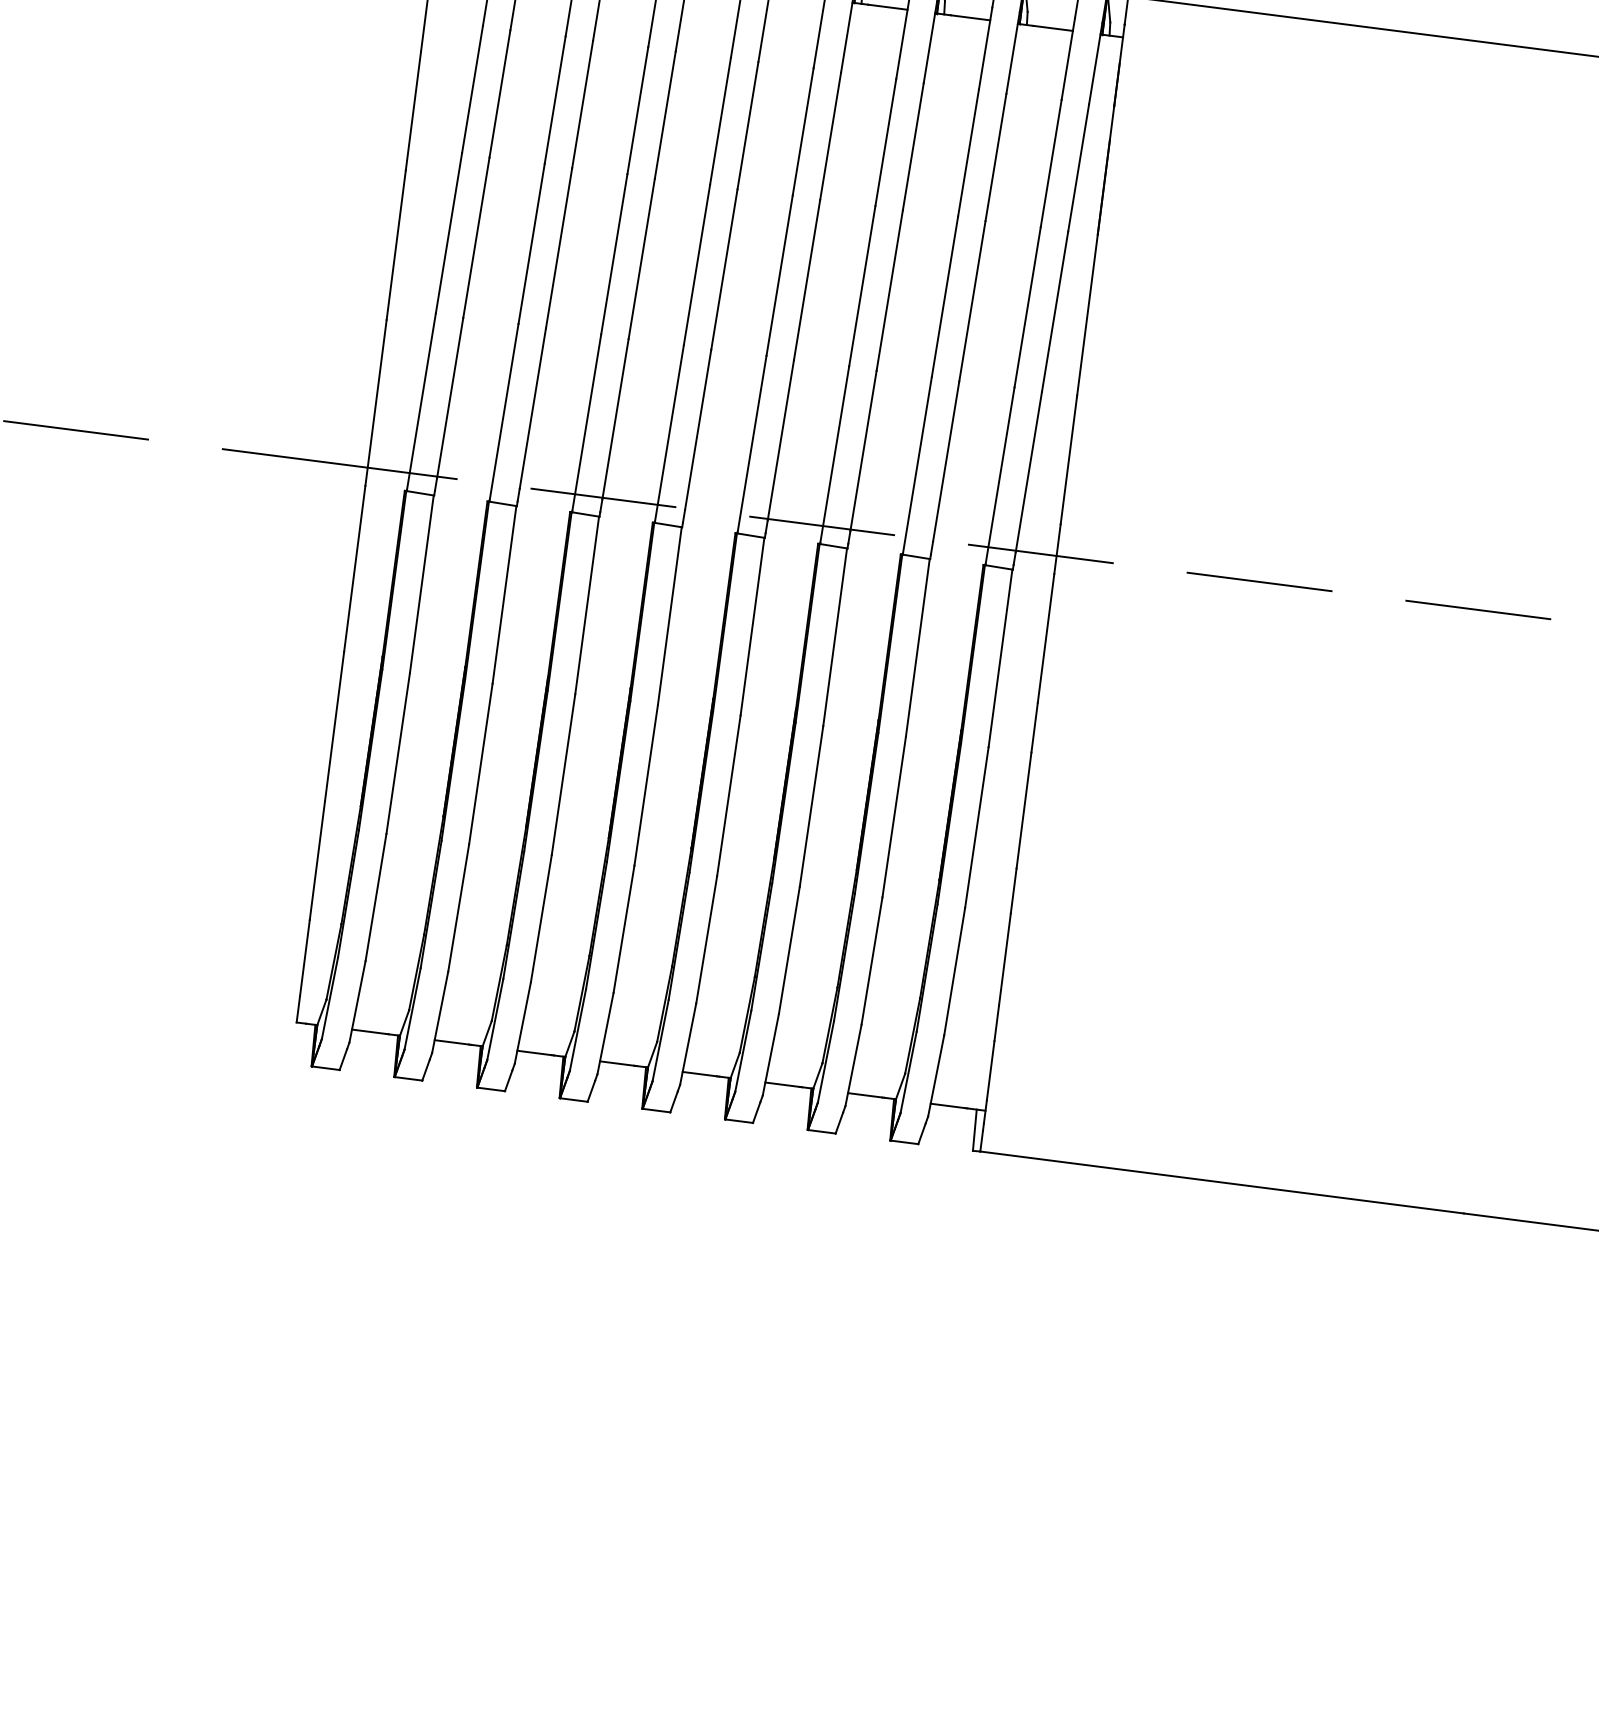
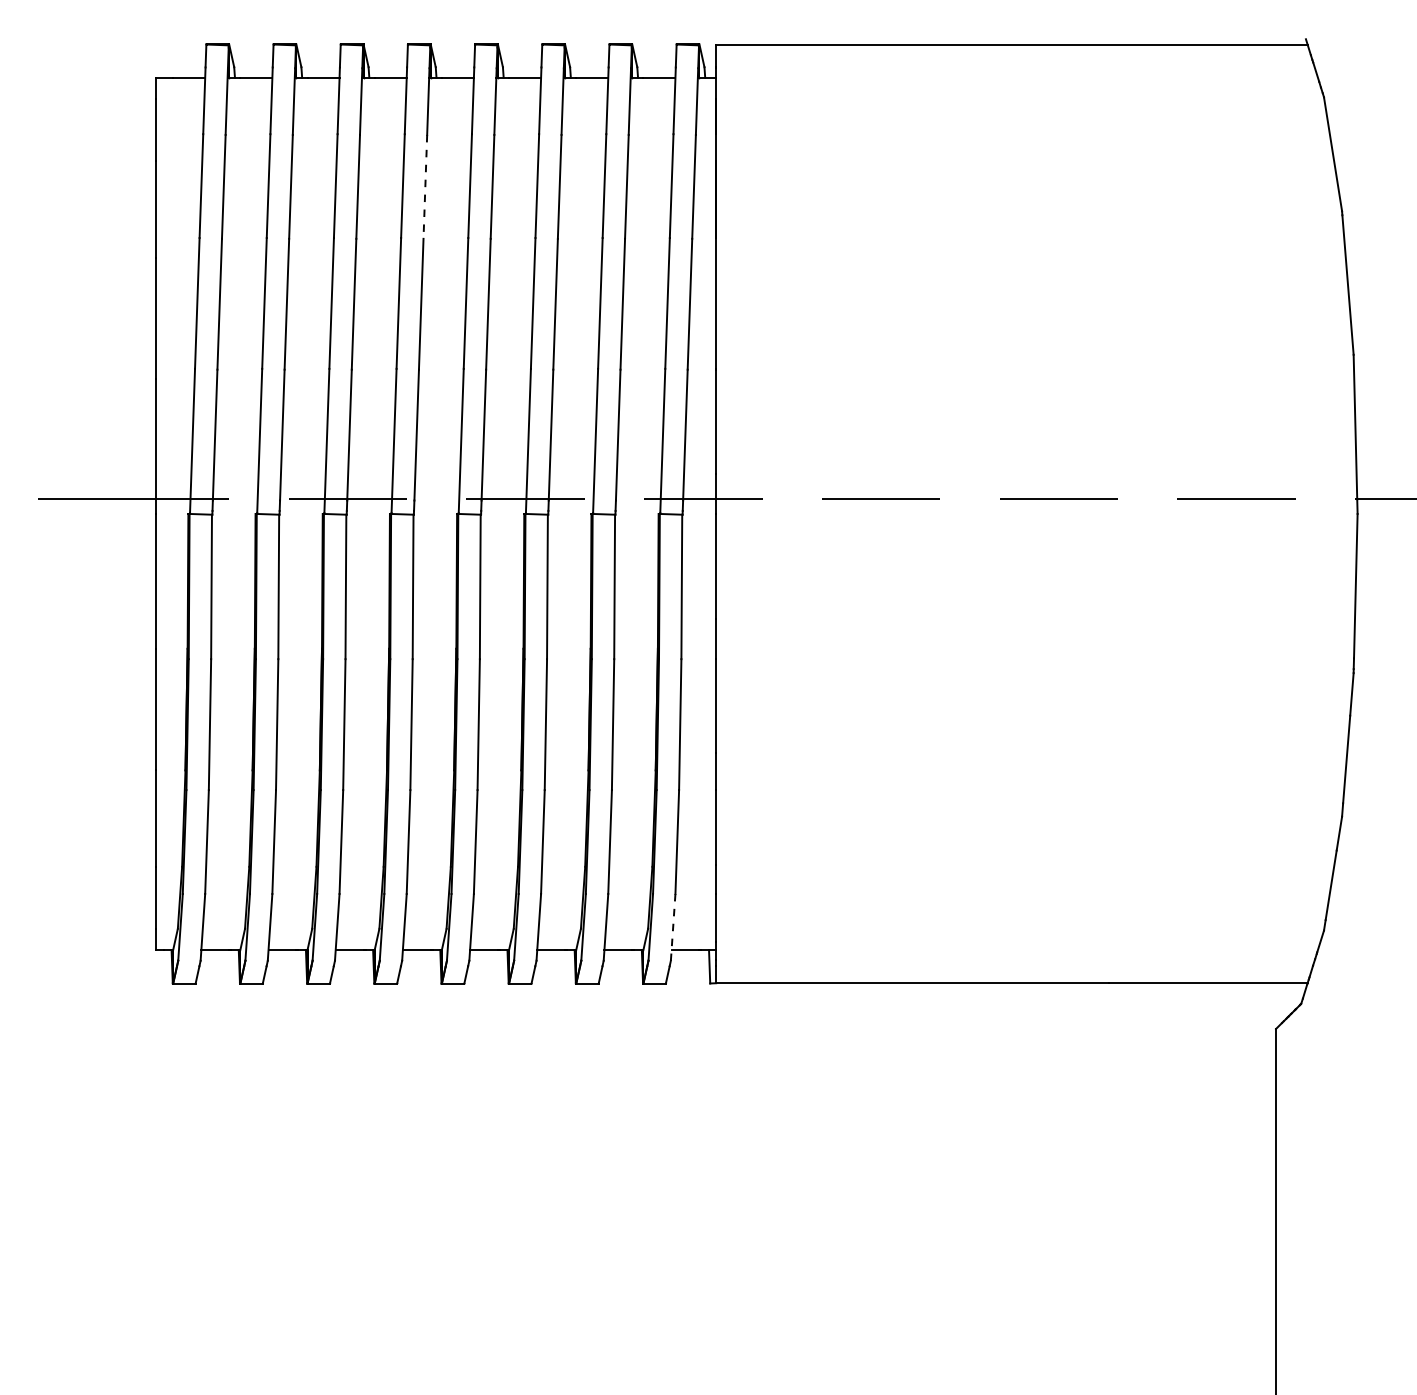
line: (748, 125) -> (425, 186), solid -> dashed
line: (936, 1076) -> (673, 927), solid -> dashed

